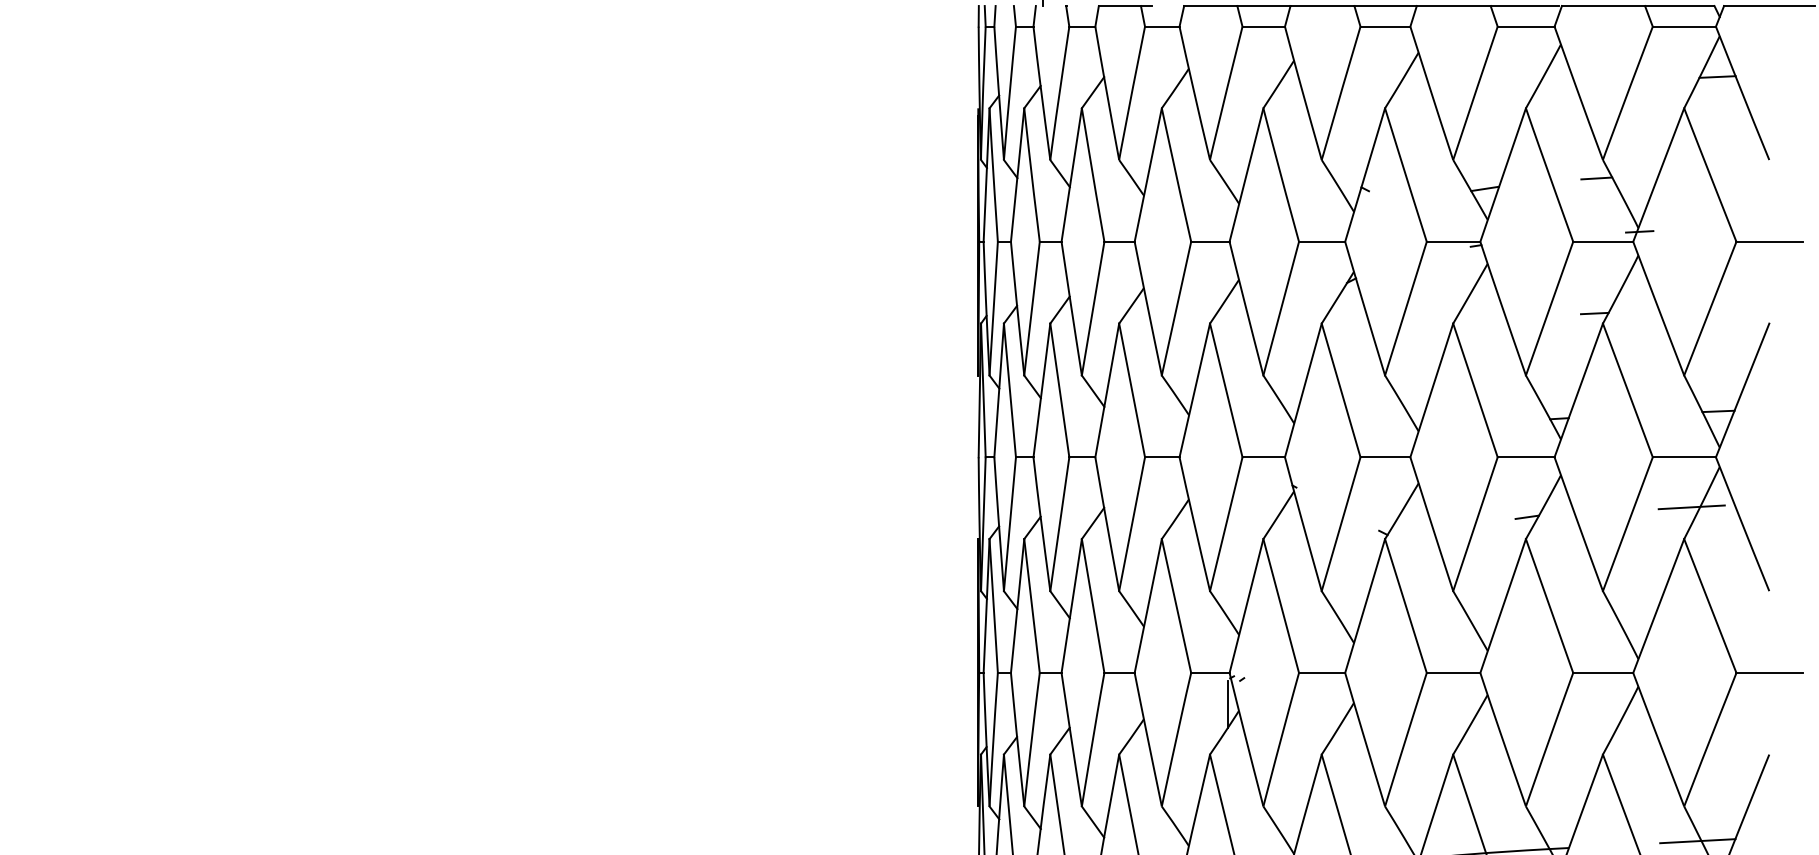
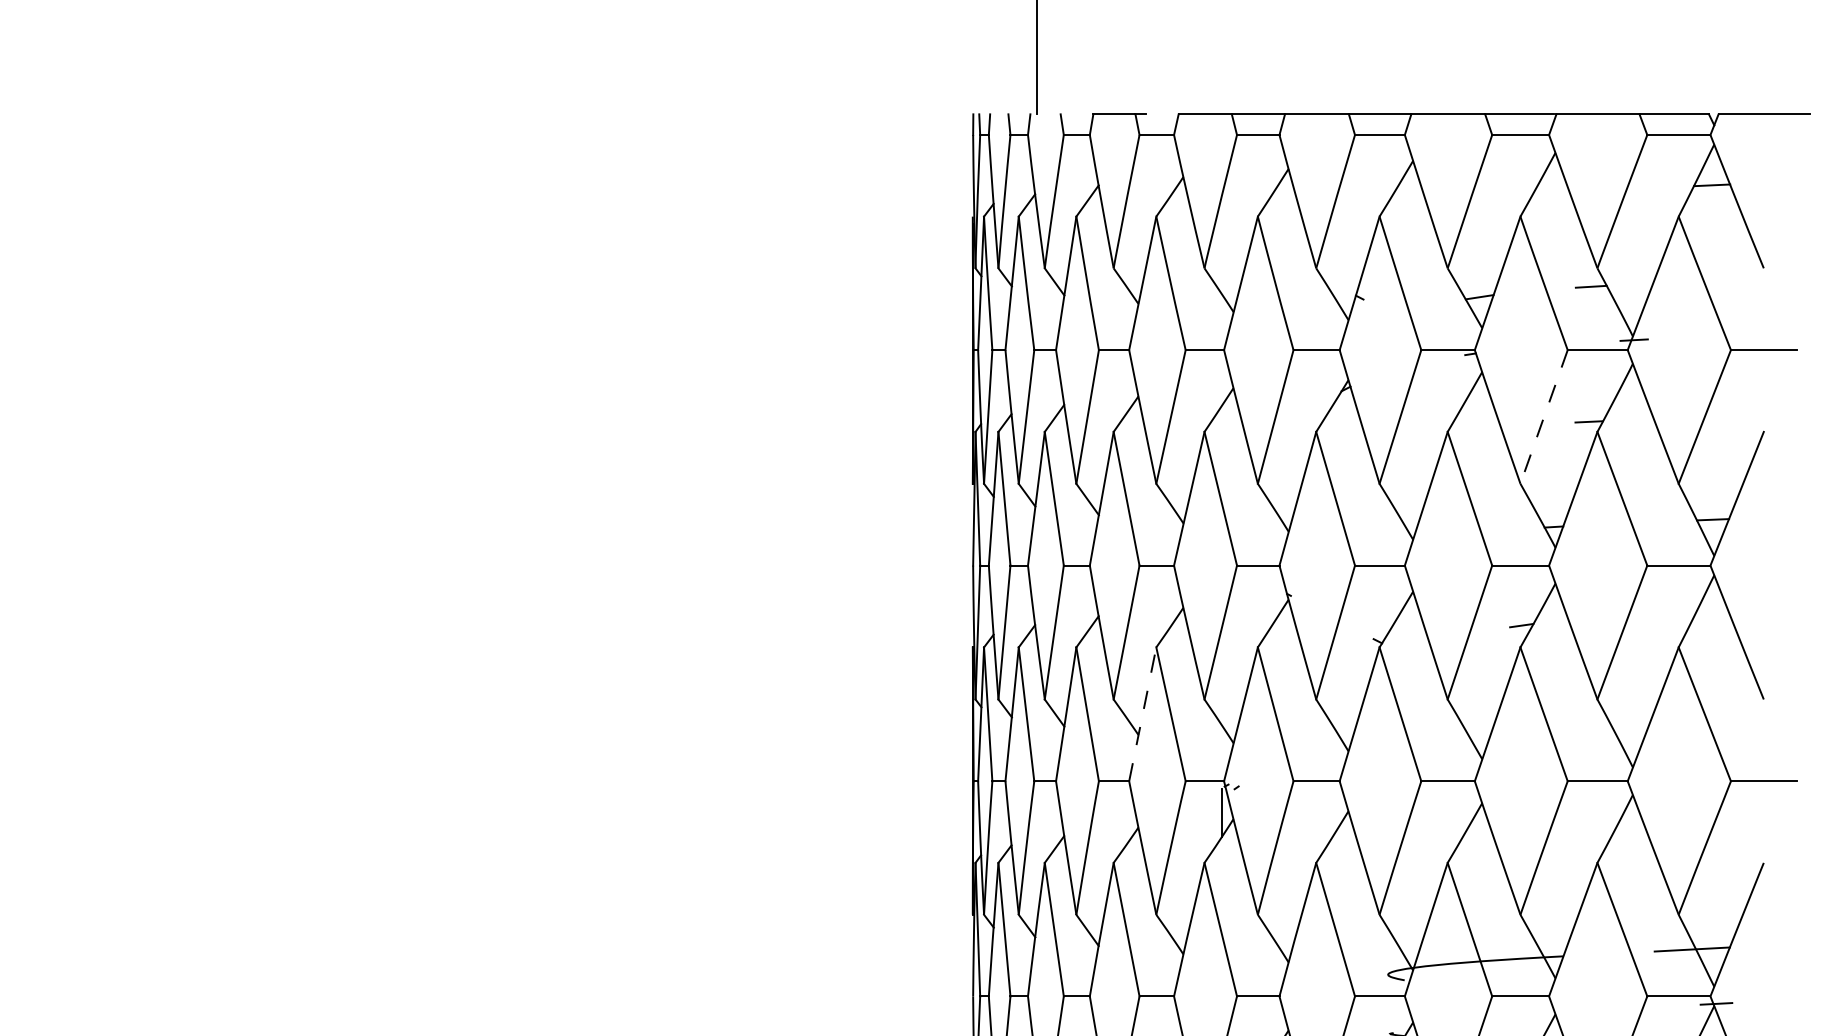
line: (1550, 308) -> (1544, 416), solid -> dashed
line: (1692, 507) -> (1686, 615), removed
line: (1148, 605) -> (1142, 713), solid -> dashed

